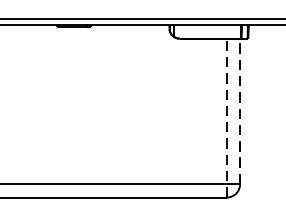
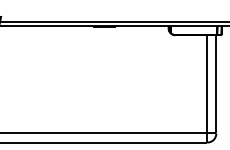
line: (240, 110) -> (216, 83), dashed -> solid
line: (226, 117) -> (207, 88), dashed -> solid

